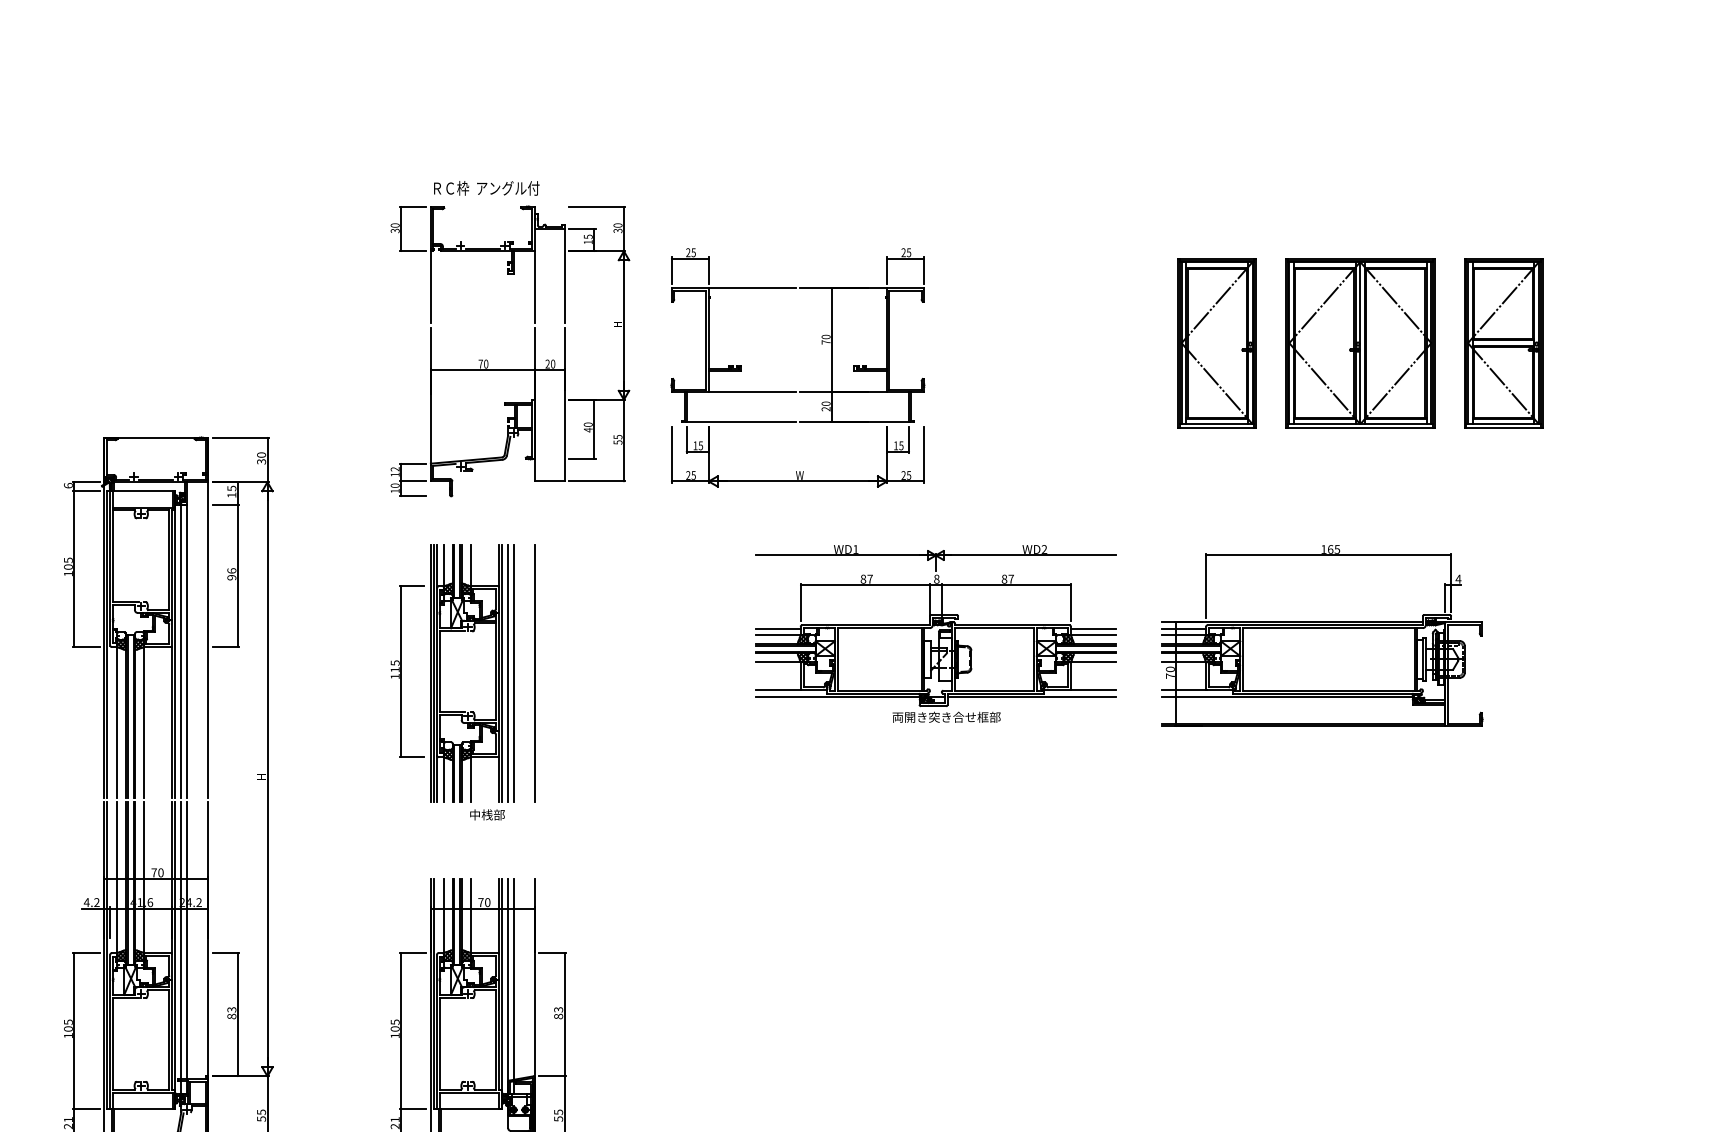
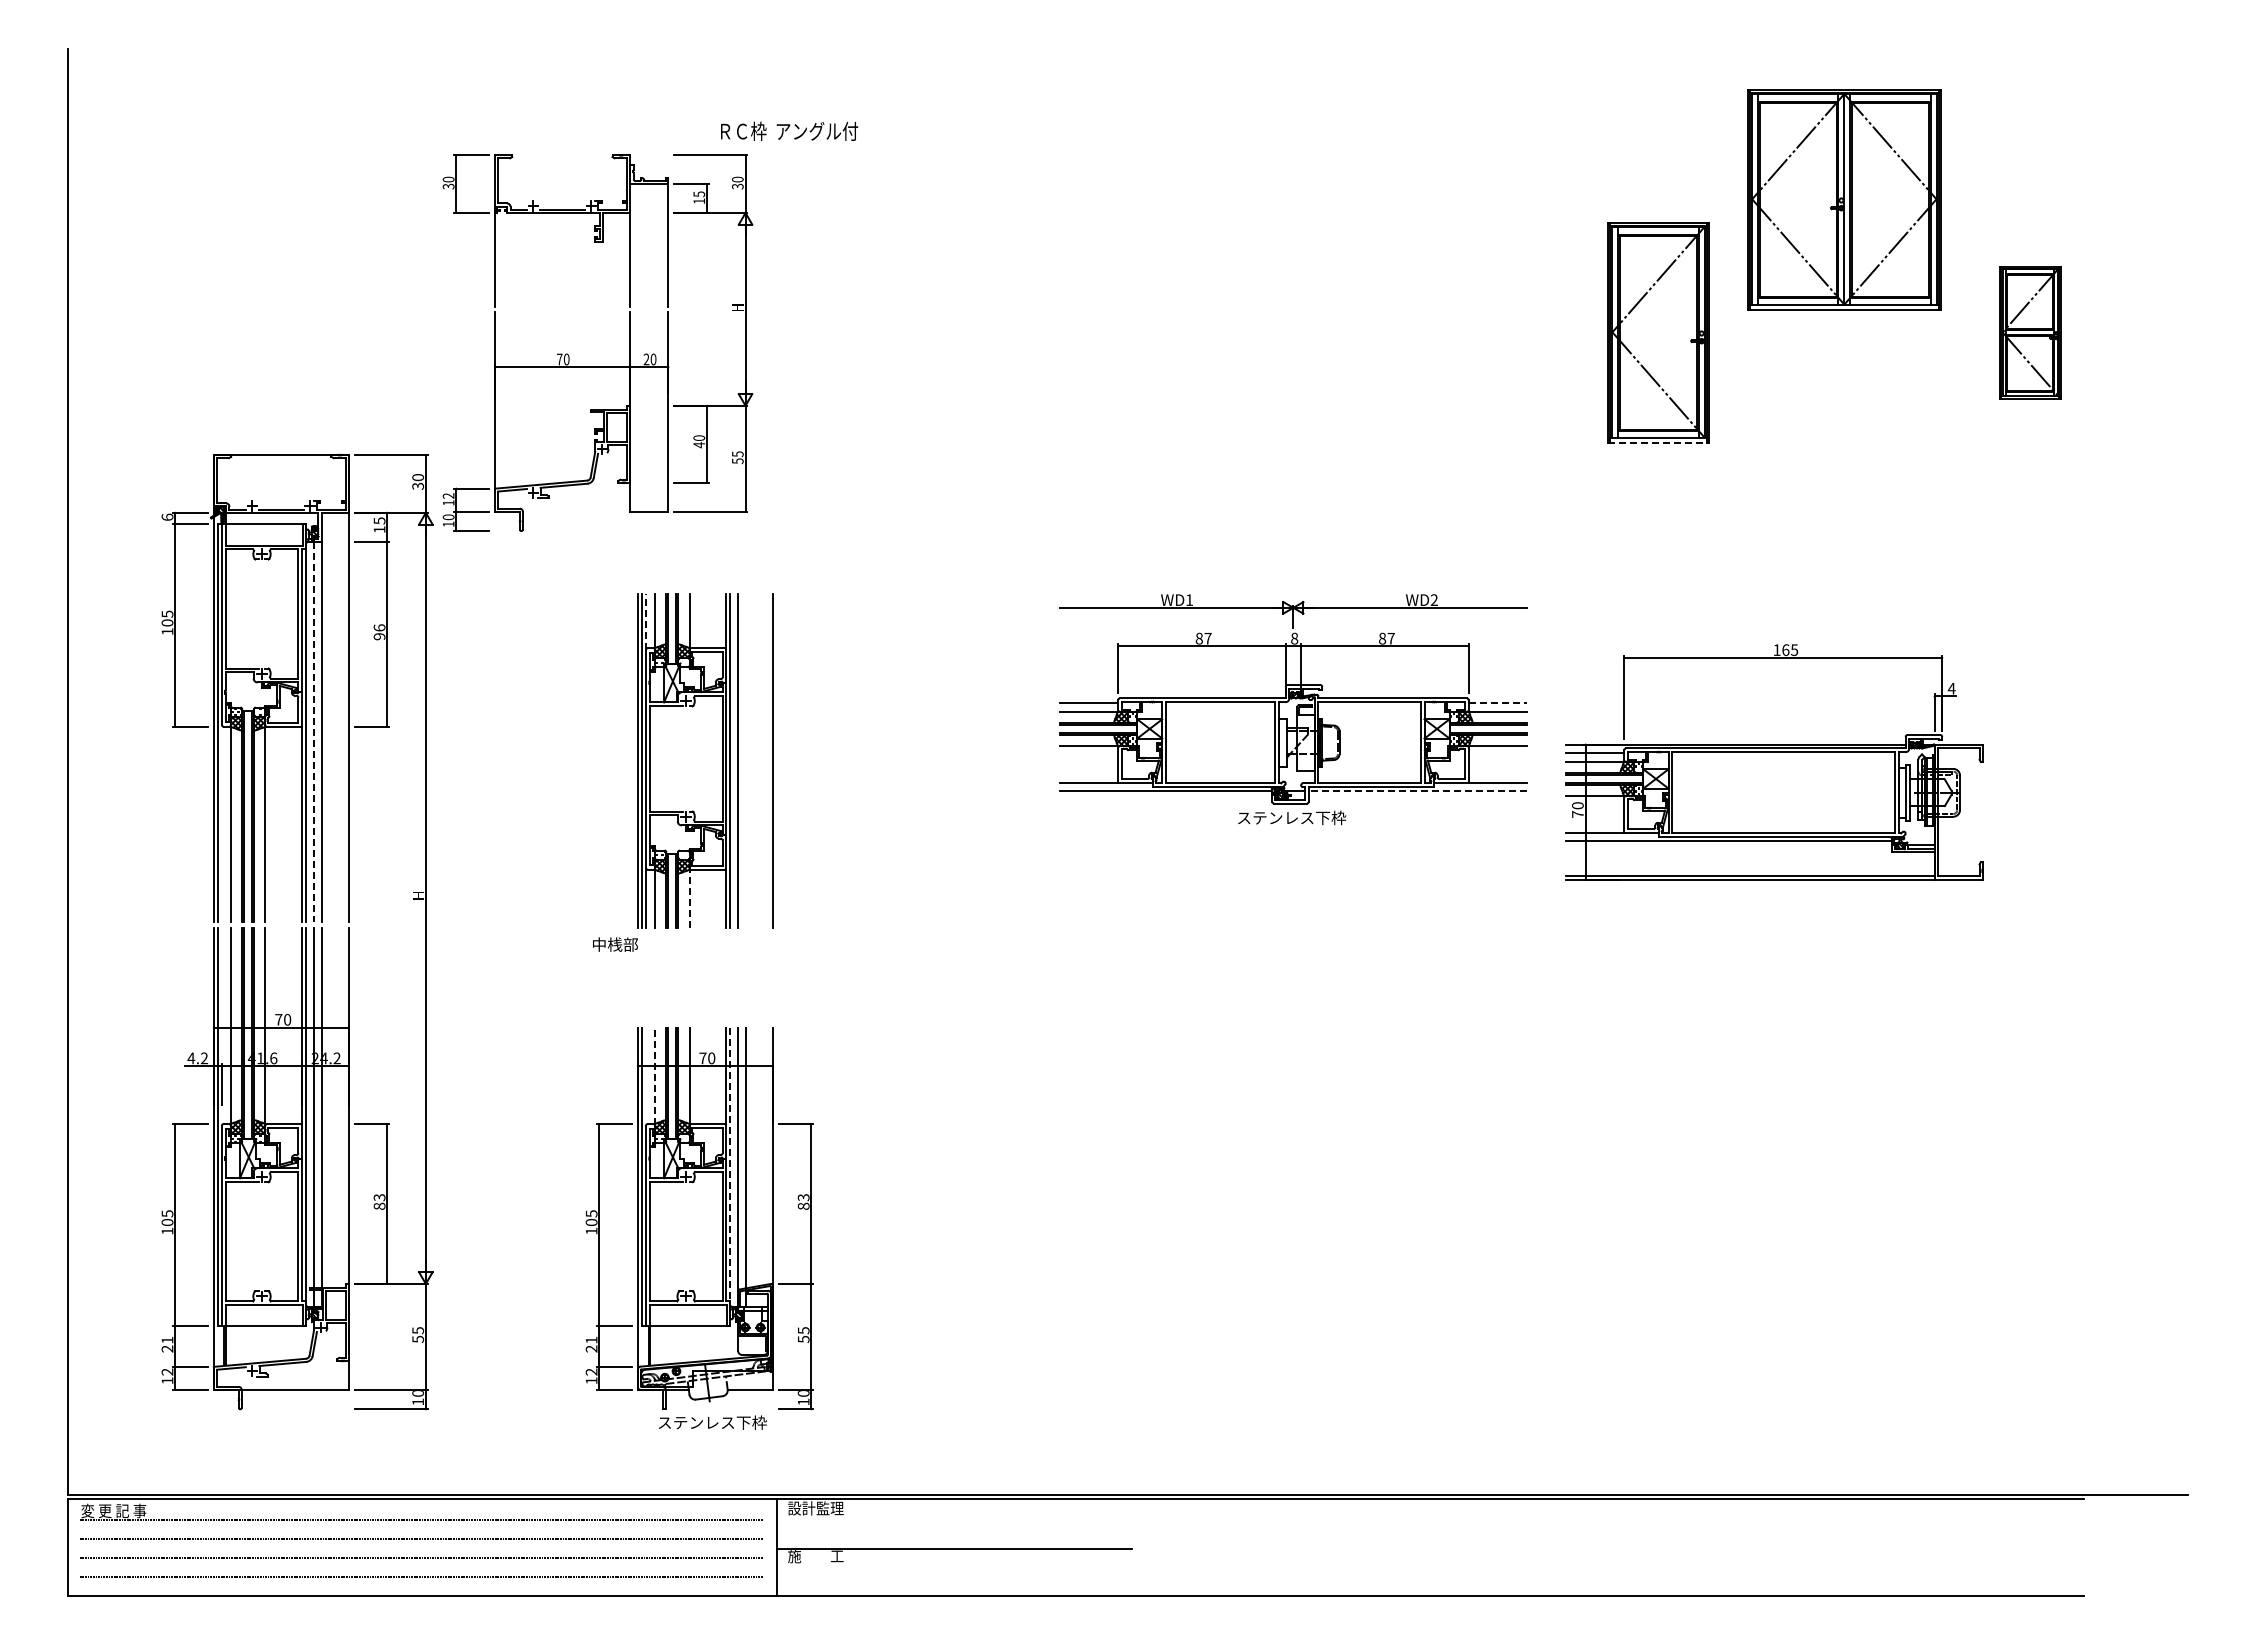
text: (486, 187) -> (789, 130), moved
part: (1360, 343) -> (1844, 199), moved
part: (1503, 343) -> (2030, 332), size x0.6
part: (509, 369) -> (597, 366), moved
part: (799, 391) -> (1116, 395), removed
line: (1217, 428) -> (1658, 442), solid -> dashed
line: (437, 565) -> (646, 621), solid -> dashed
line: (1093, 628) -> (1497, 702), solid -> dashed
part: (1321, 636) -> (1774, 762), moved
line: (181, 651) -> (314, 732), solid -> dashed
part: (401, 671) -> (599, 758), removed
line: (513, 673) -> (745, 760), removed
line: (1031, 696) -> (1417, 791), solid -> dashed
text: (946, 716) -> (1307, 817), 両開き突き合せ框部 -> ステンレス下枠
line: (470, 778) -> (689, 897), solid -> dashed
text: (487, 814) -> (615, 944), moved
line: (443, 916) -> (654, 1076), solid -> dashed
line: (502, 994) -> (730, 1177), solid -> dashed

